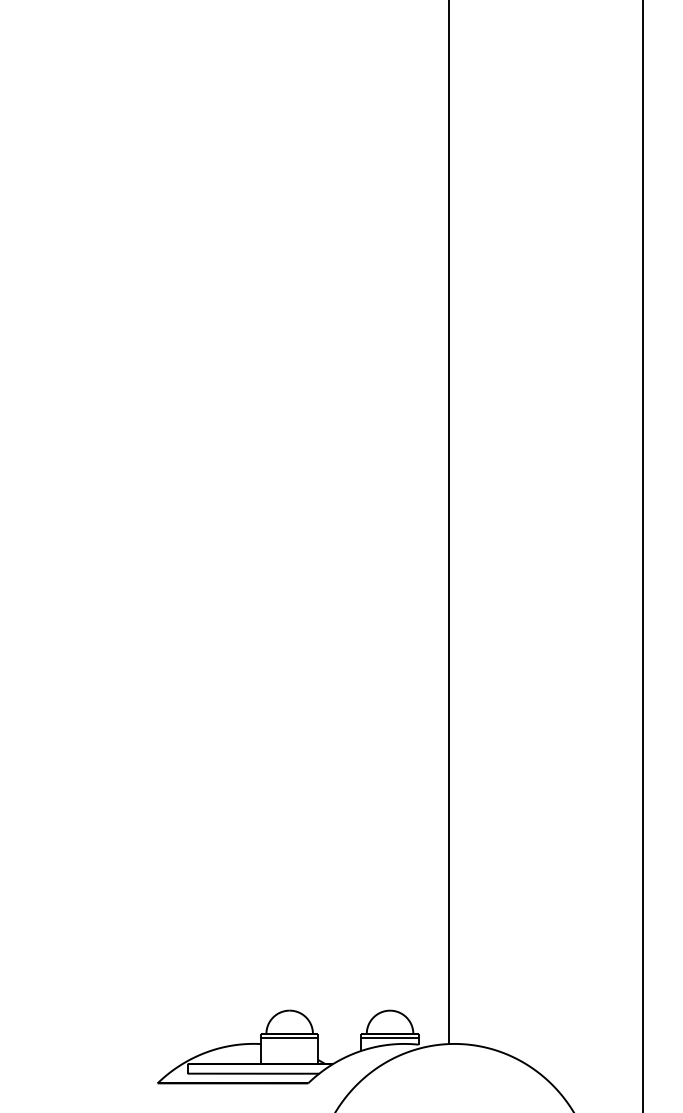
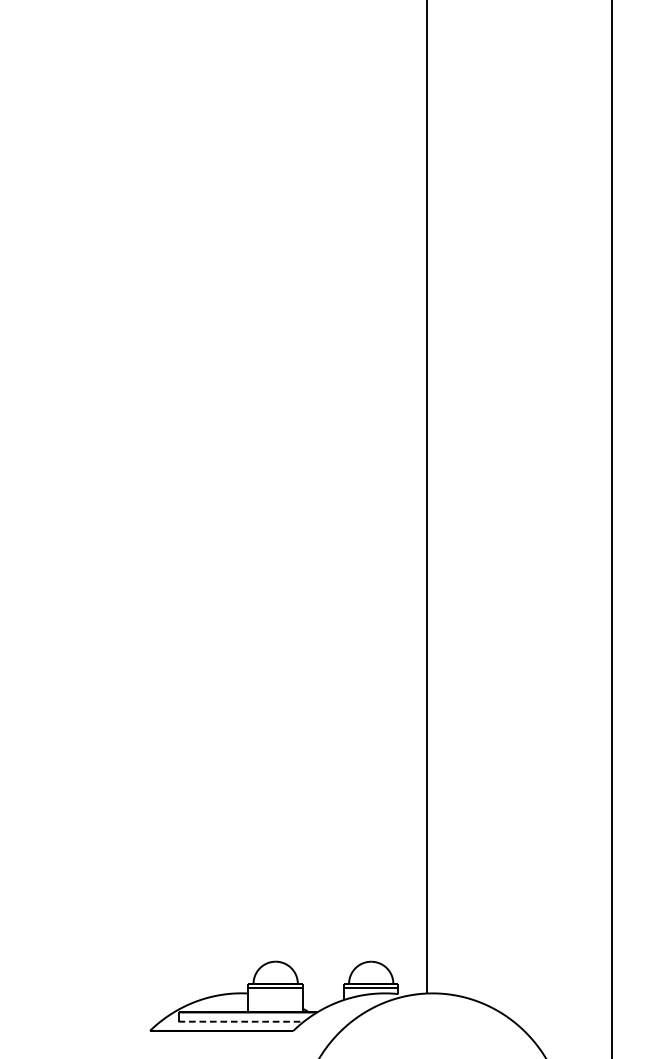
line: (253, 1073) -> (241, 1021), solid -> dashed

